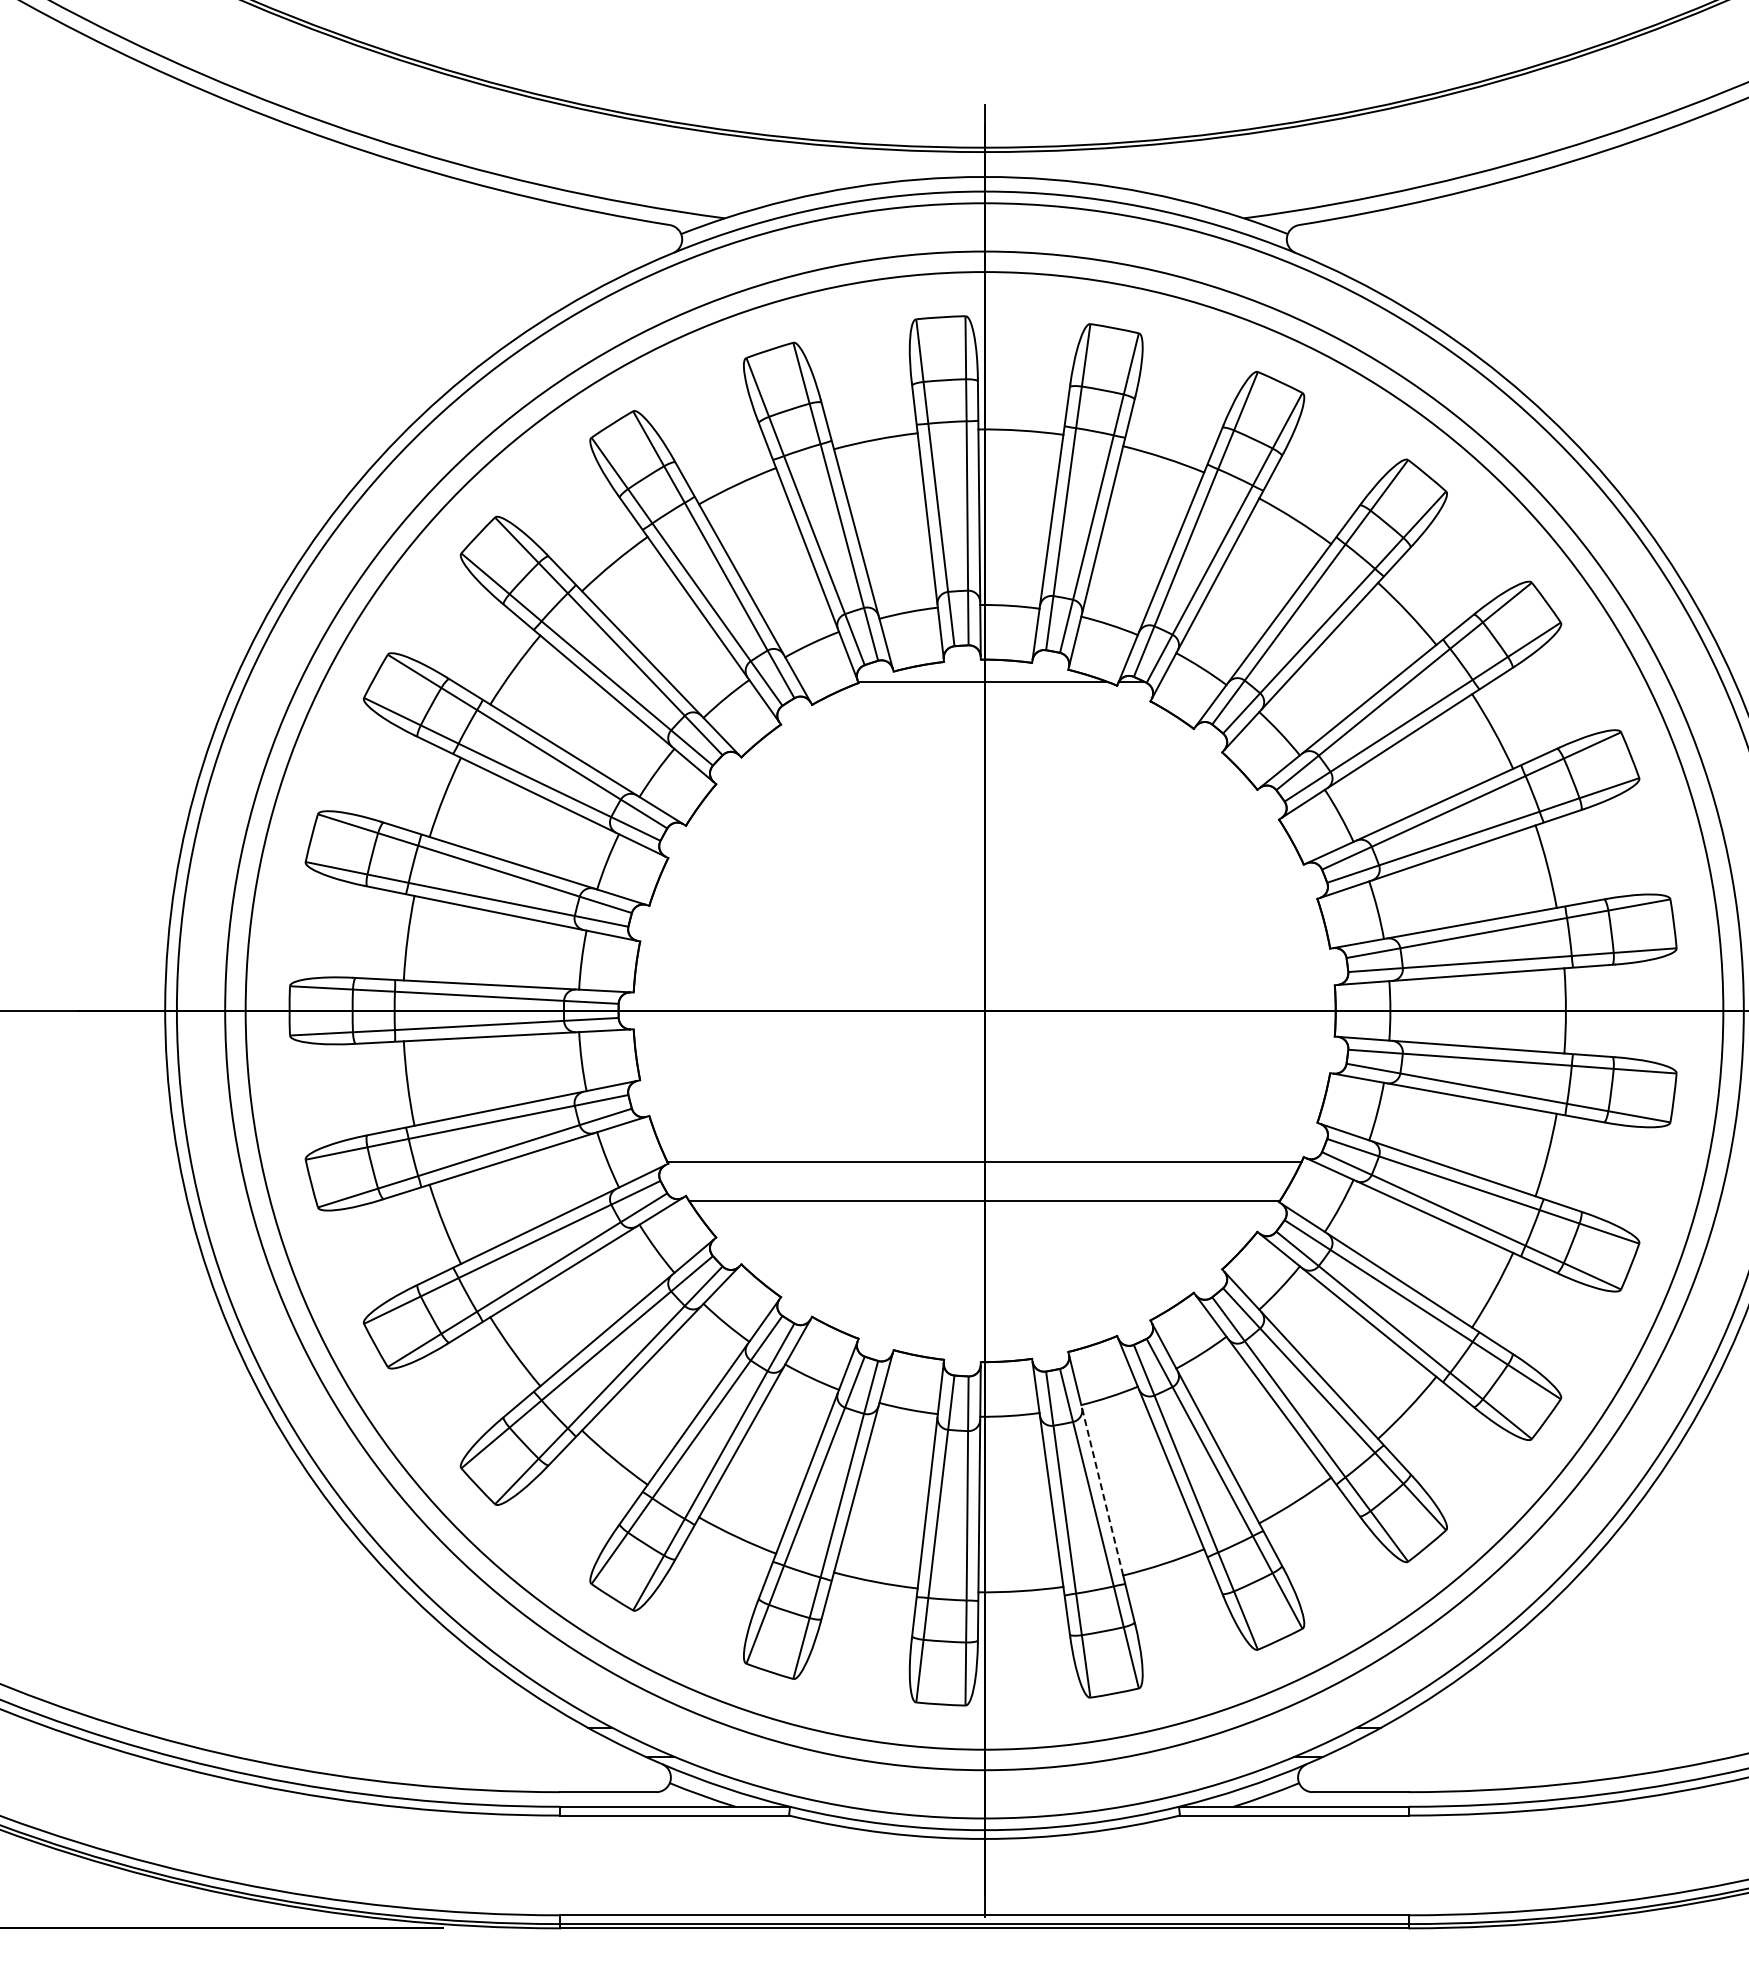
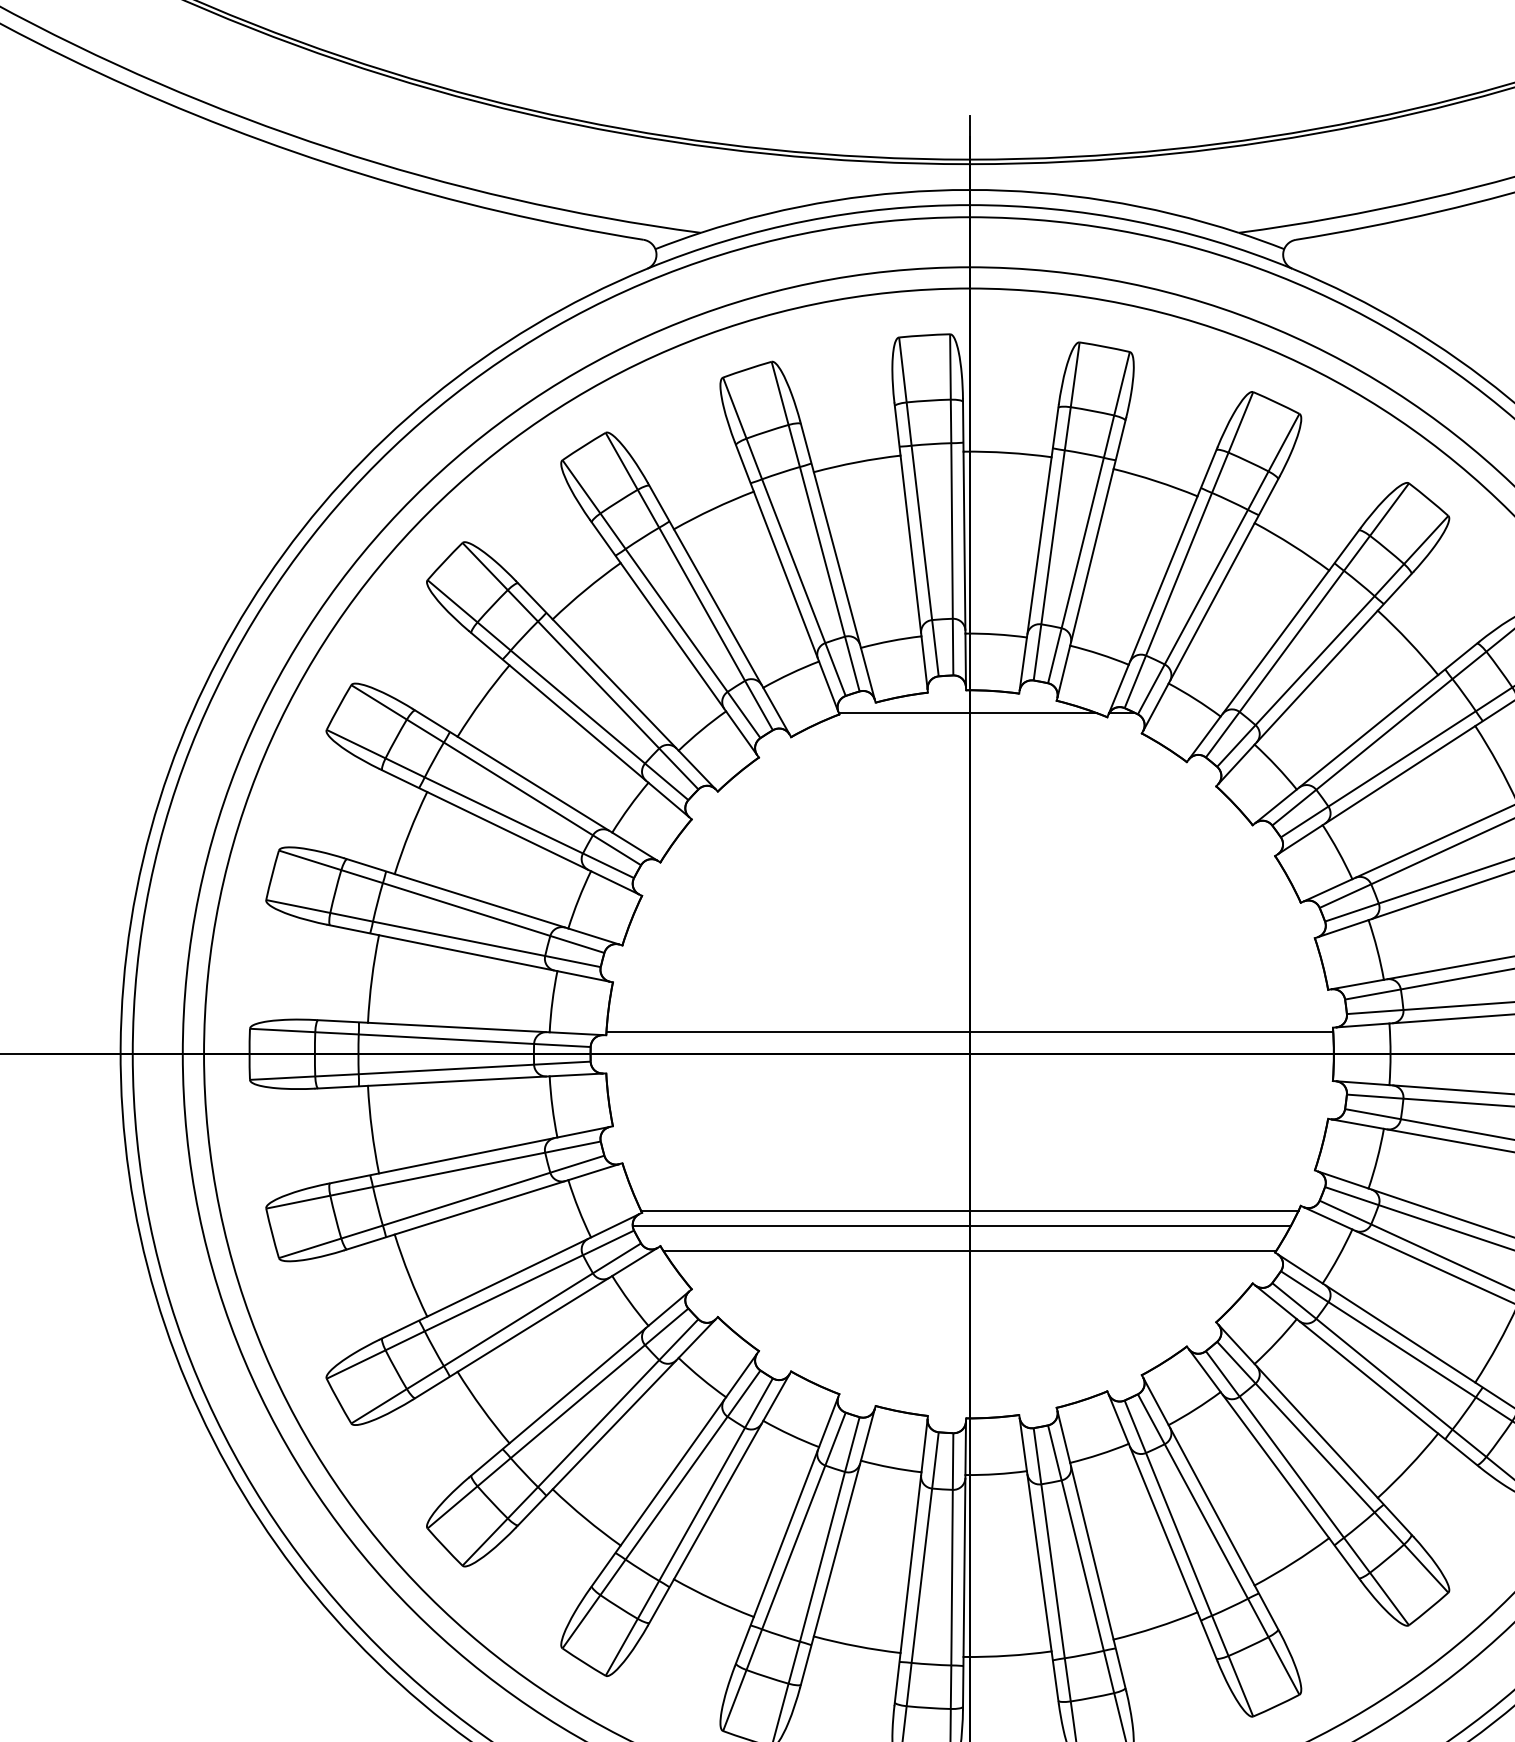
line: (984, 988) -> (969, 1031), added
line: (976, 1176) -> (961, 1225), added
line: (1102, 1490) -> (1092, 1551), dashed -> solid

